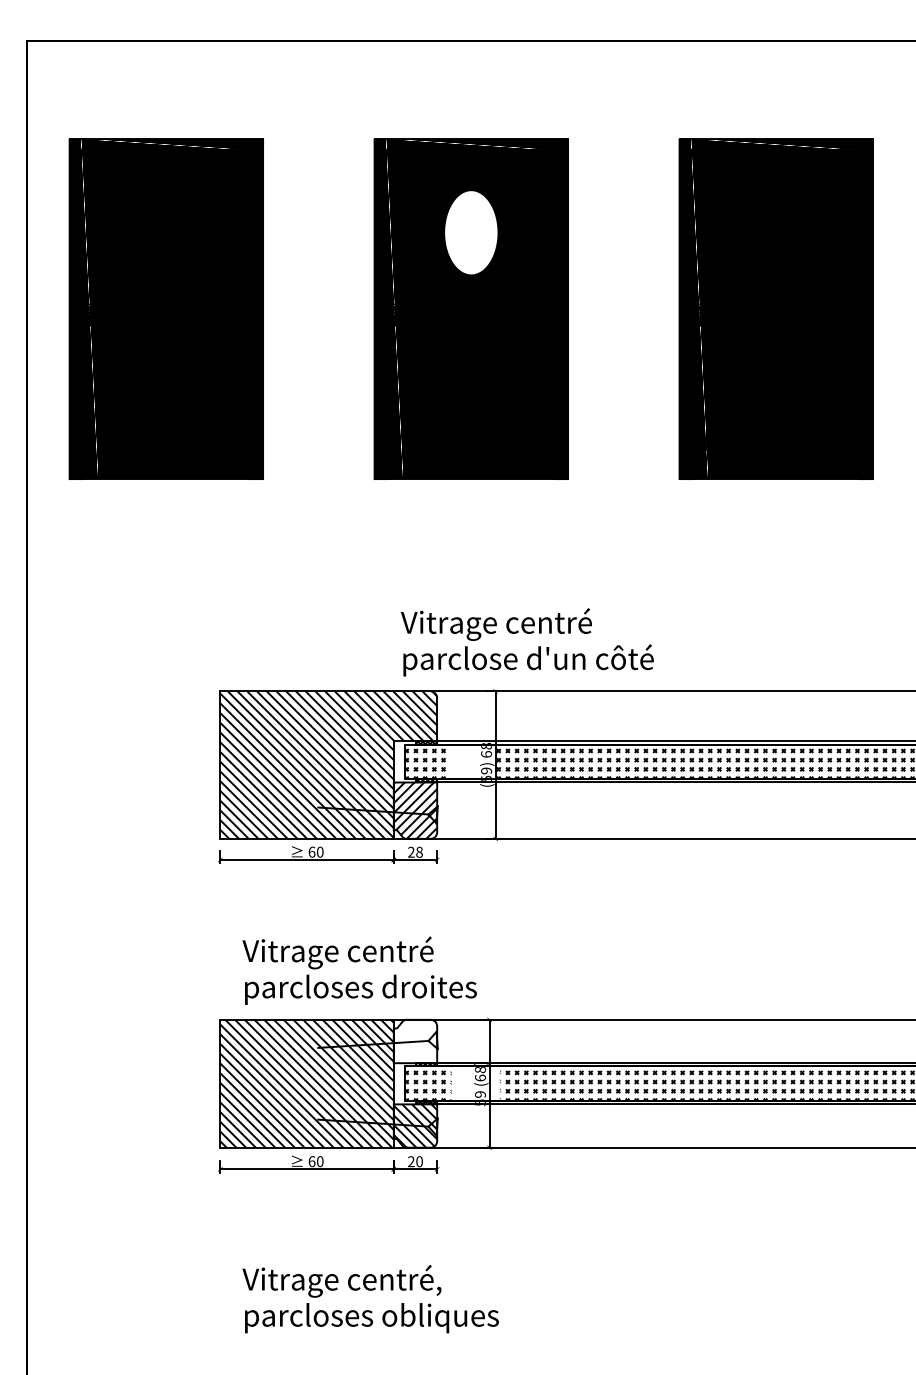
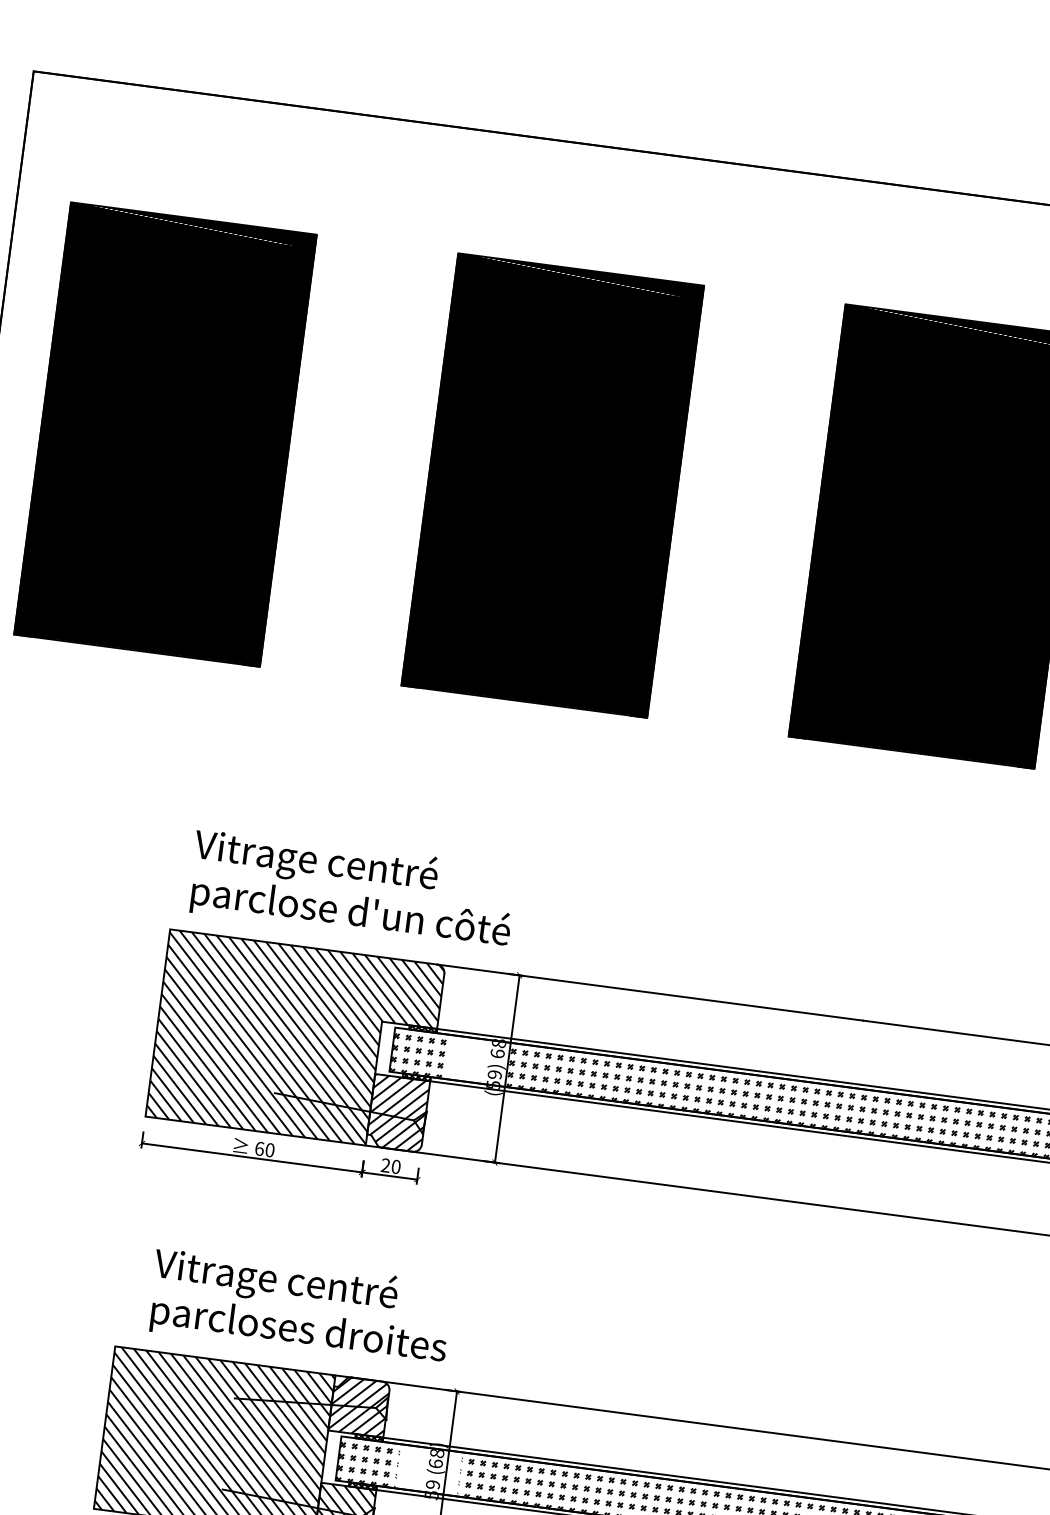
fill: (471, 232) -> (565, 388), added
text: (527, 642) -> (352, 890), moved
text: (419, 852) -> (396, 1167), 28 -> 20
hatch: (415, 1041) -> (359, 1406), added

